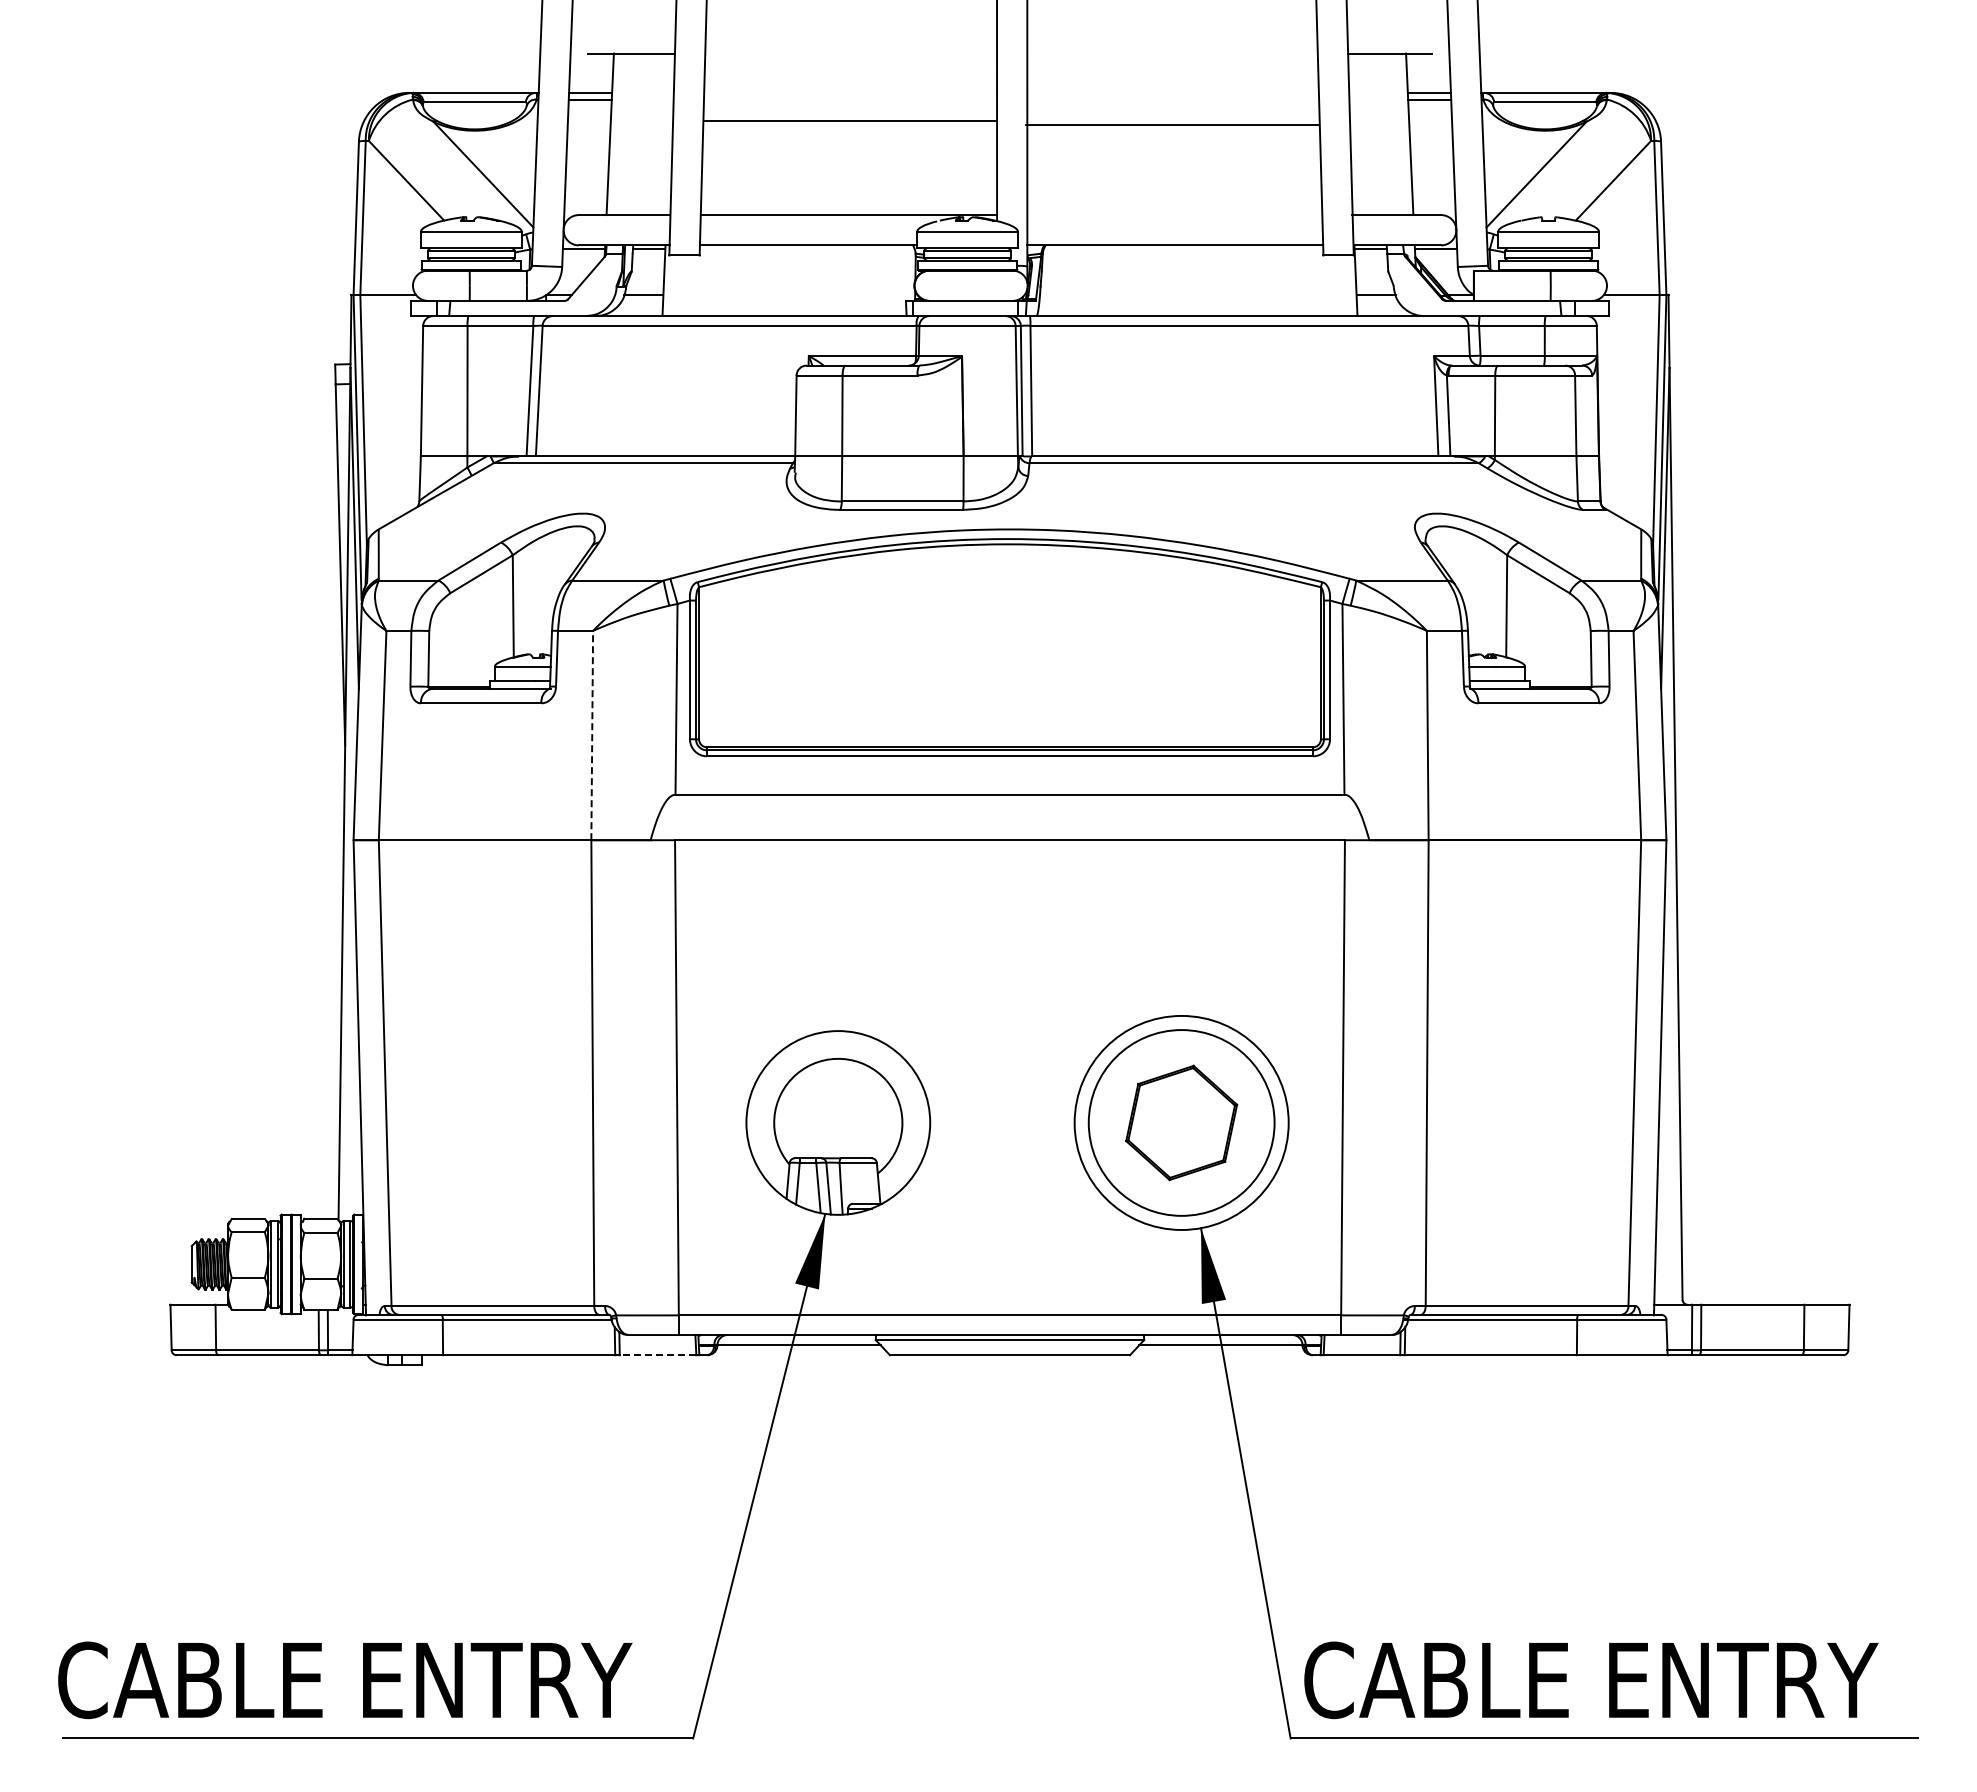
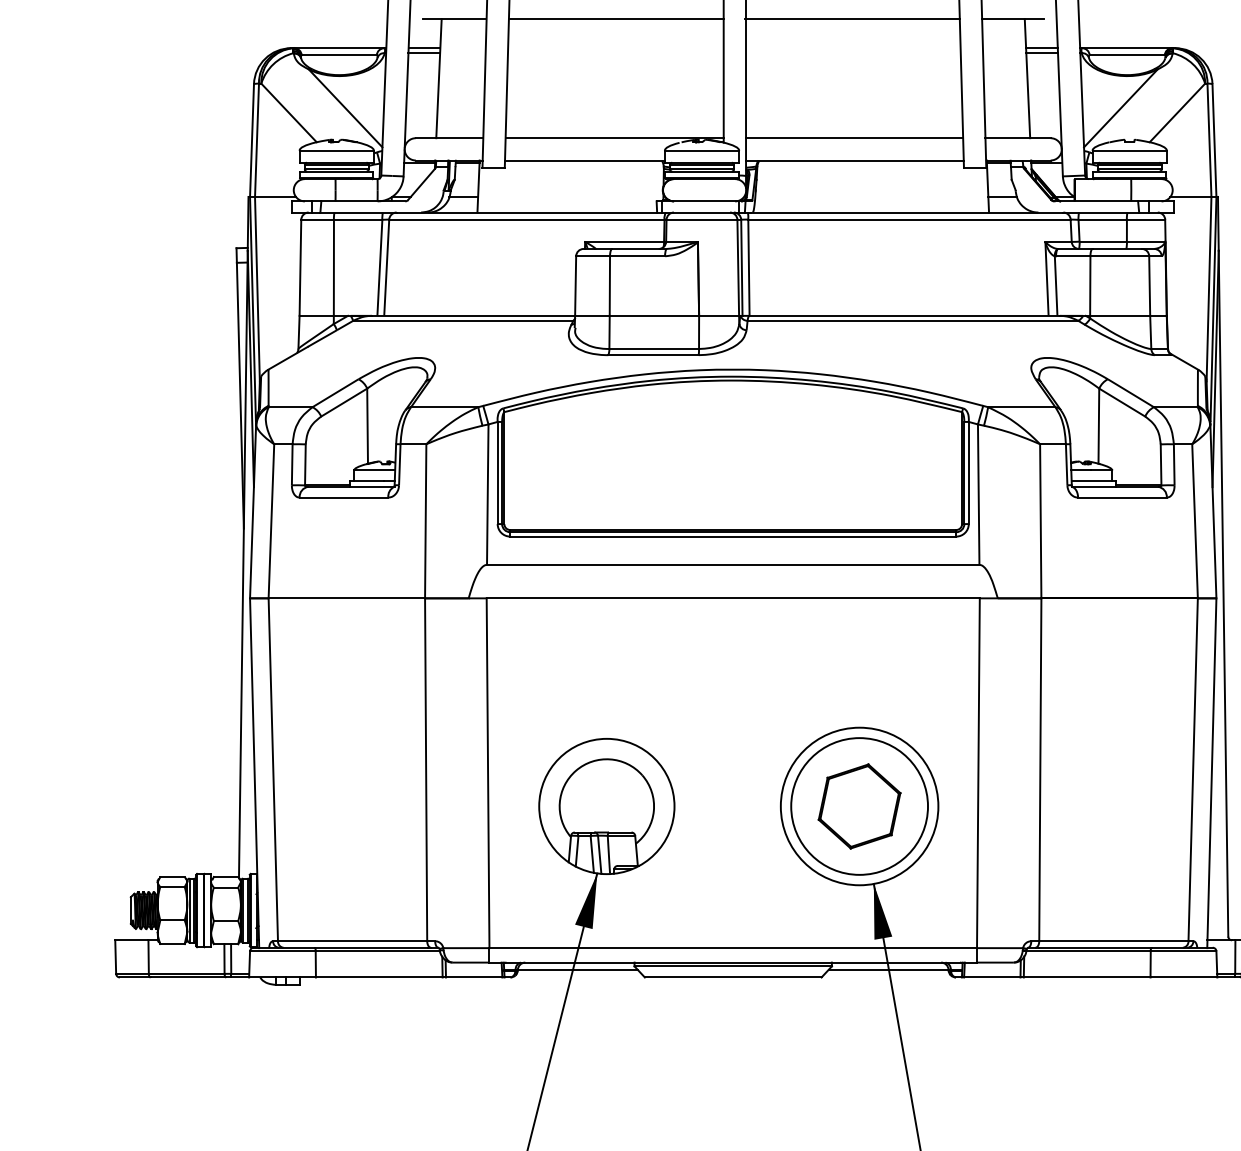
line: (851, 120) -> (616, 19), moved
line: (1171, 124) -> (852, 19), moved
line: (1174, 215) -> (854, 138), added
line: (592, 735) -> (425, 521), dashed -> solid
line: (657, 1355) -> (473, 977), dashed -> solid

